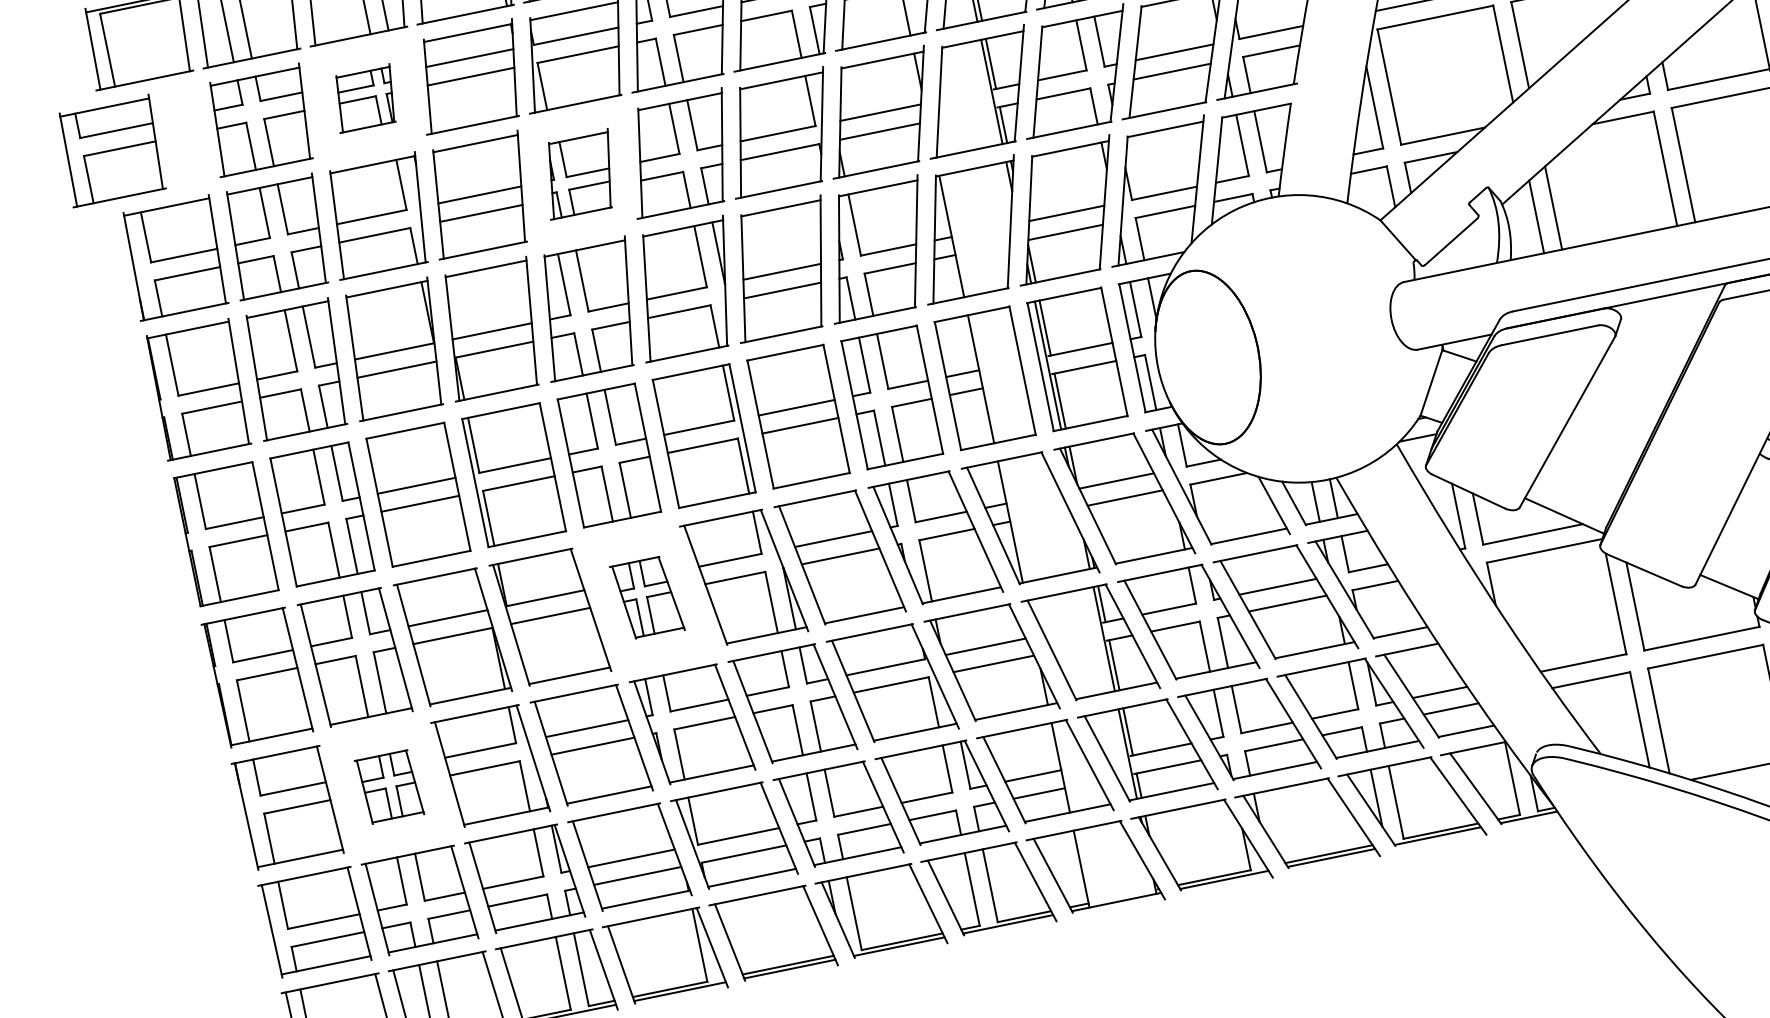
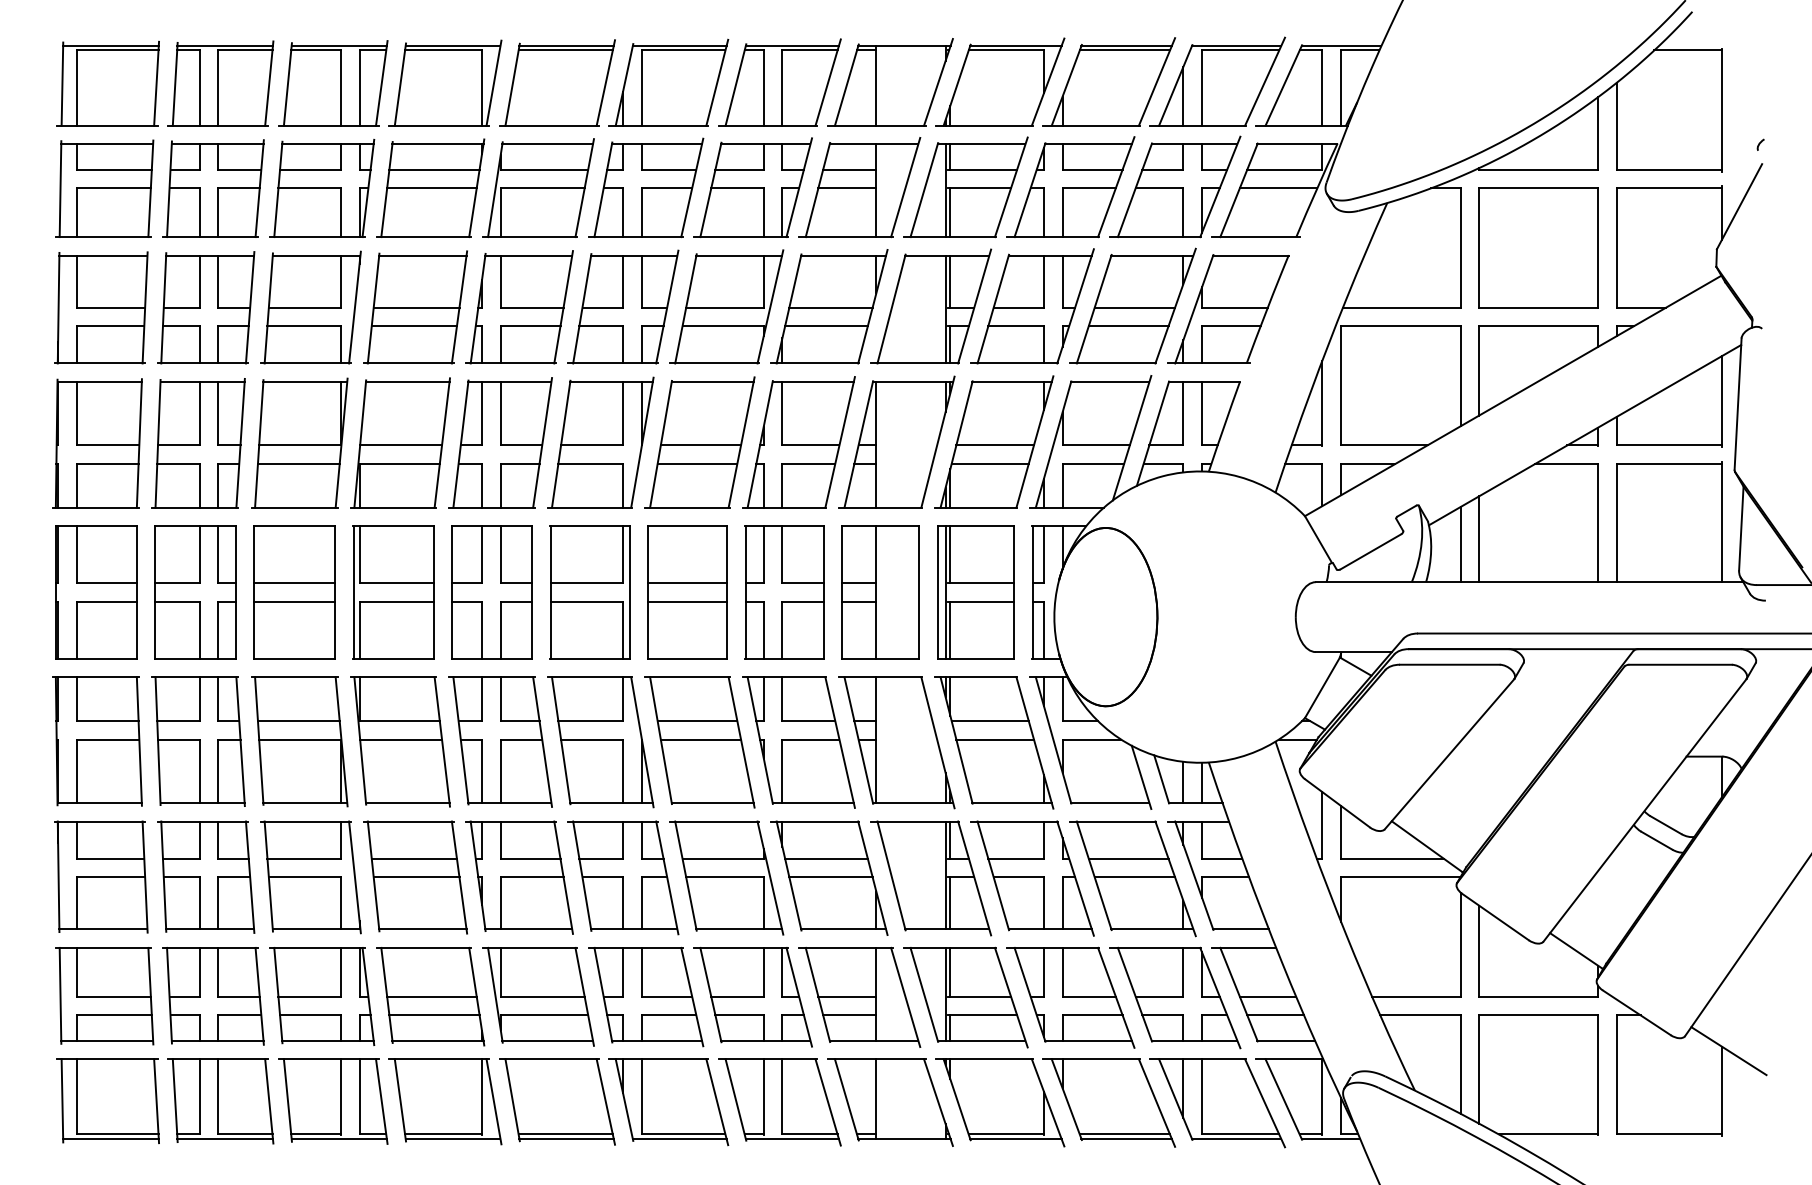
part: (365, 98) -> (322, 188), size x1.67
part: (110, 150) -> (104, 188), moved
part: (579, 174) -> (519, 307), size x1.43
part: (647, 598) -> (500, 741), size x1.67
part: (389, 786) -> (206, 876), size x1.67

